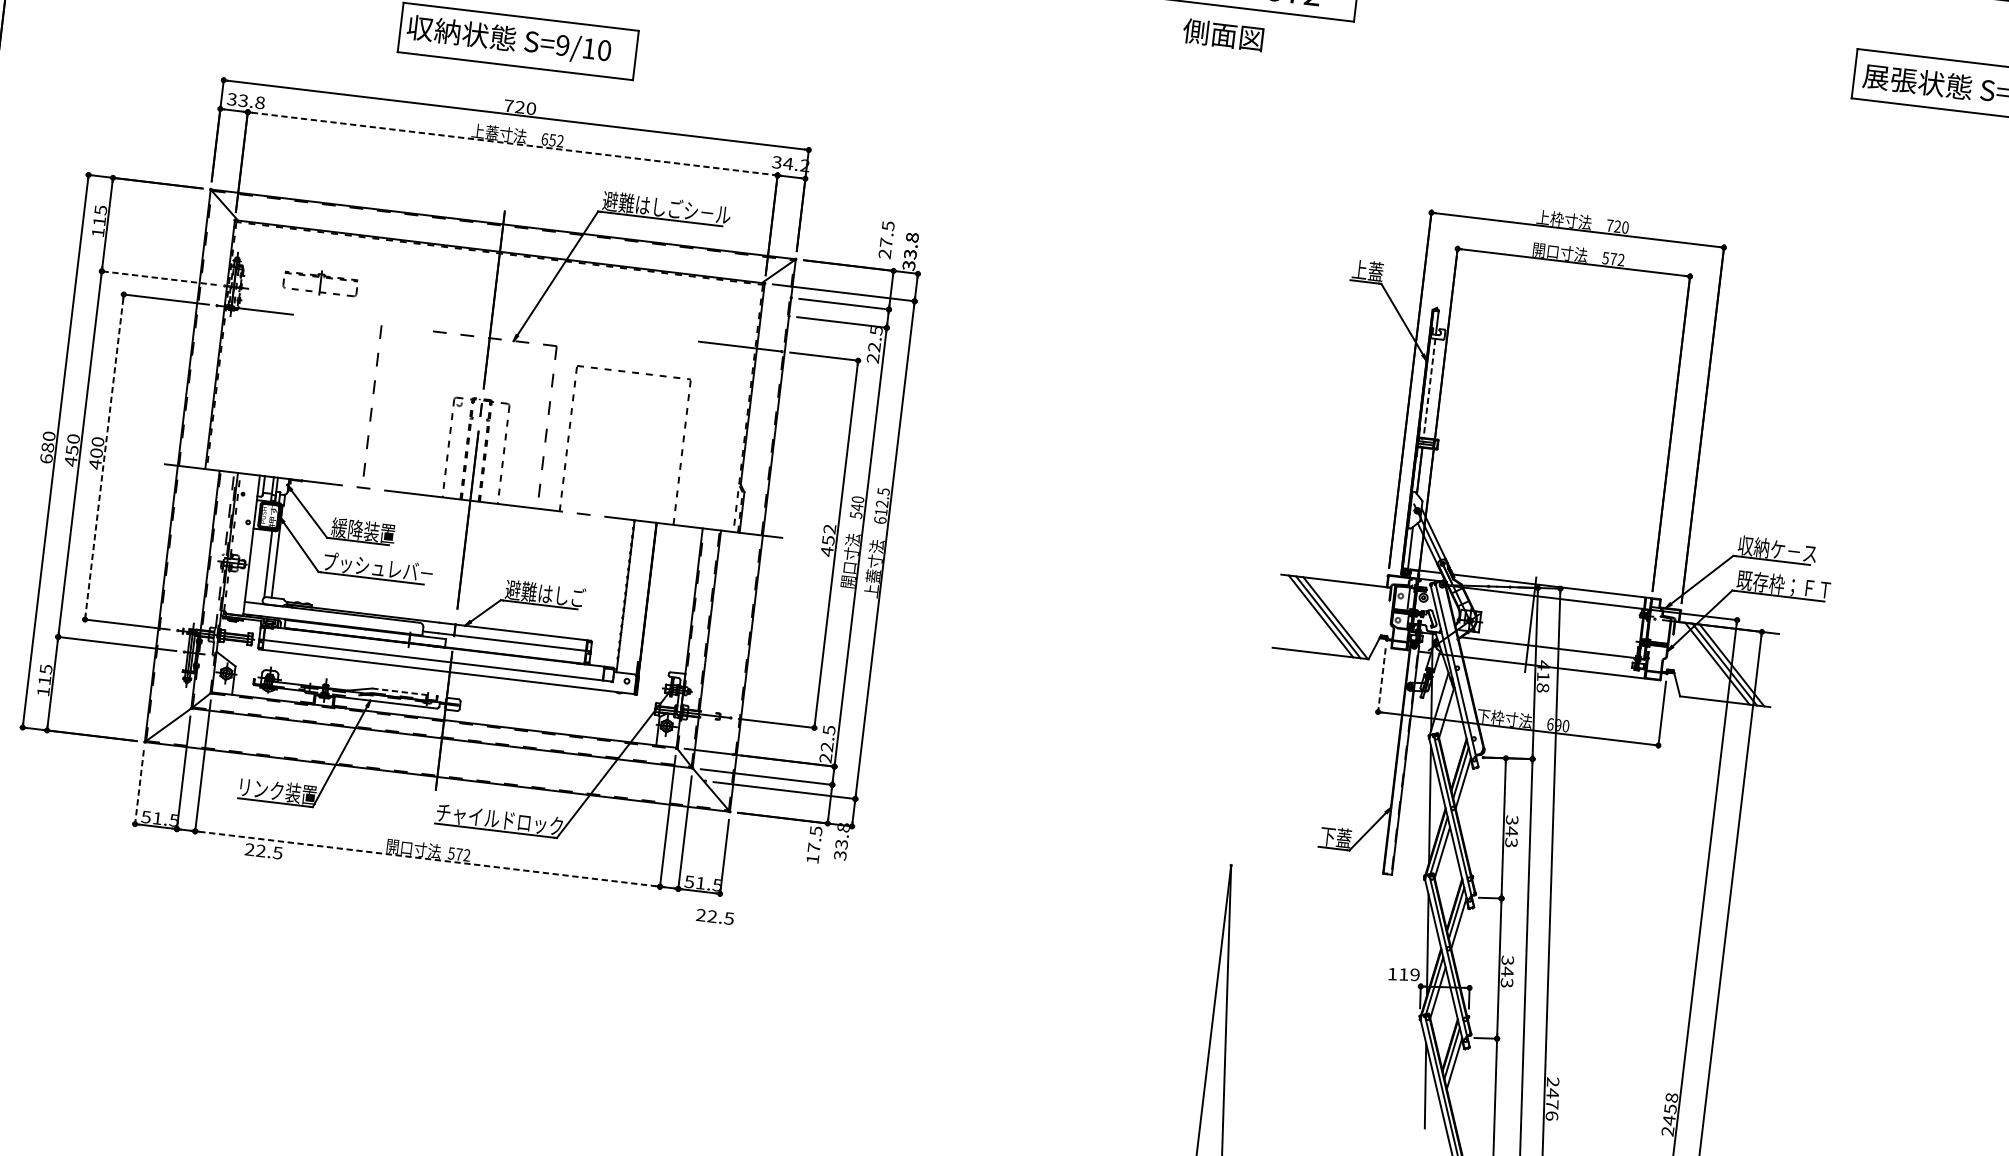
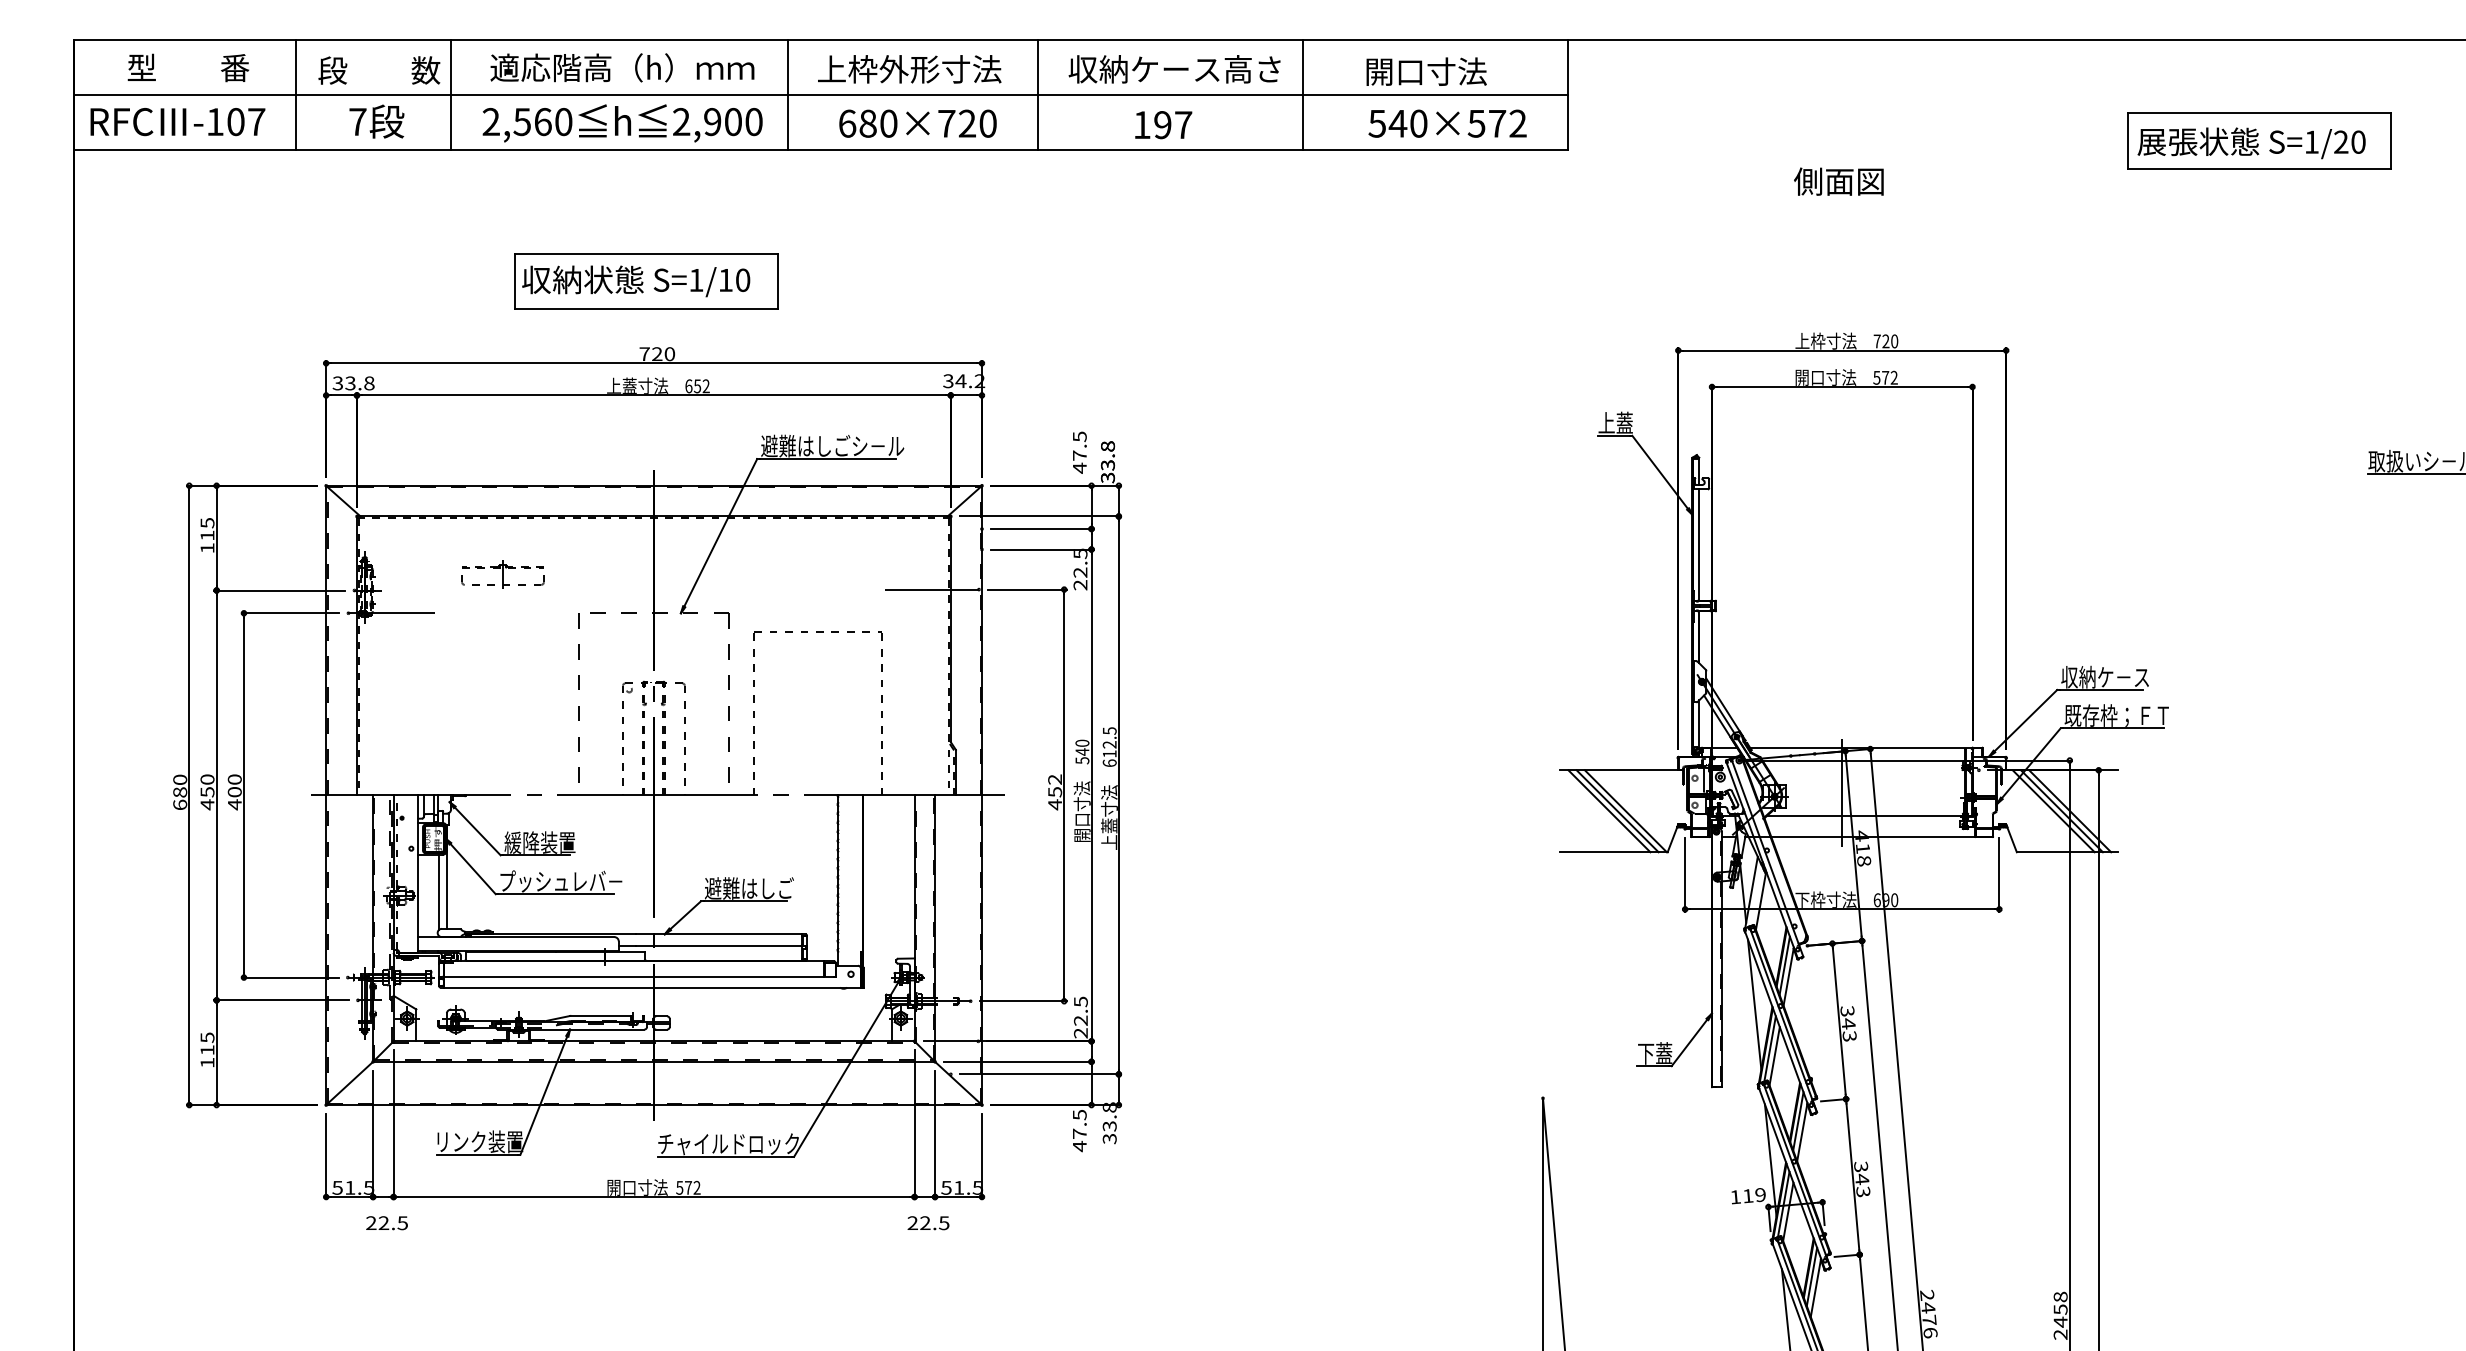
text: (1223, 34) -> (1838, 181), moved
text: (563, 44) -> (696, 279), S=9/10 -> S=1/10
line: (513, 143) -> (654, 395), dashed -> solid
text: (884, 253) -> (1079, 467), 27.5 -> 47.5
line: (157, 278) -> (279, 590), dashed -> solid
part: (320, 282) -> (502, 574), moved
line: (1429, 388) -> (1699, 545), dashed -> solid
line: (373, 393) -> (578, 689), moved
line: (104, 457) -> (243, 795), dashed -> solid
line: (1382, 680) -> (1685, 874), dashed -> solid
line: (400, 691) -> (601, 1015), dashed -> solid
line: (139, 787) -> (326, 1156), dashed -> solid
text: (263, 851) -> (386, 1223), moved
line: (427, 859) -> (654, 1197), dashed -> solid
text: (812, 859) -> (1079, 1146), 17.5 -> 47.5
text: (715, 917) -> (928, 1223), moved

